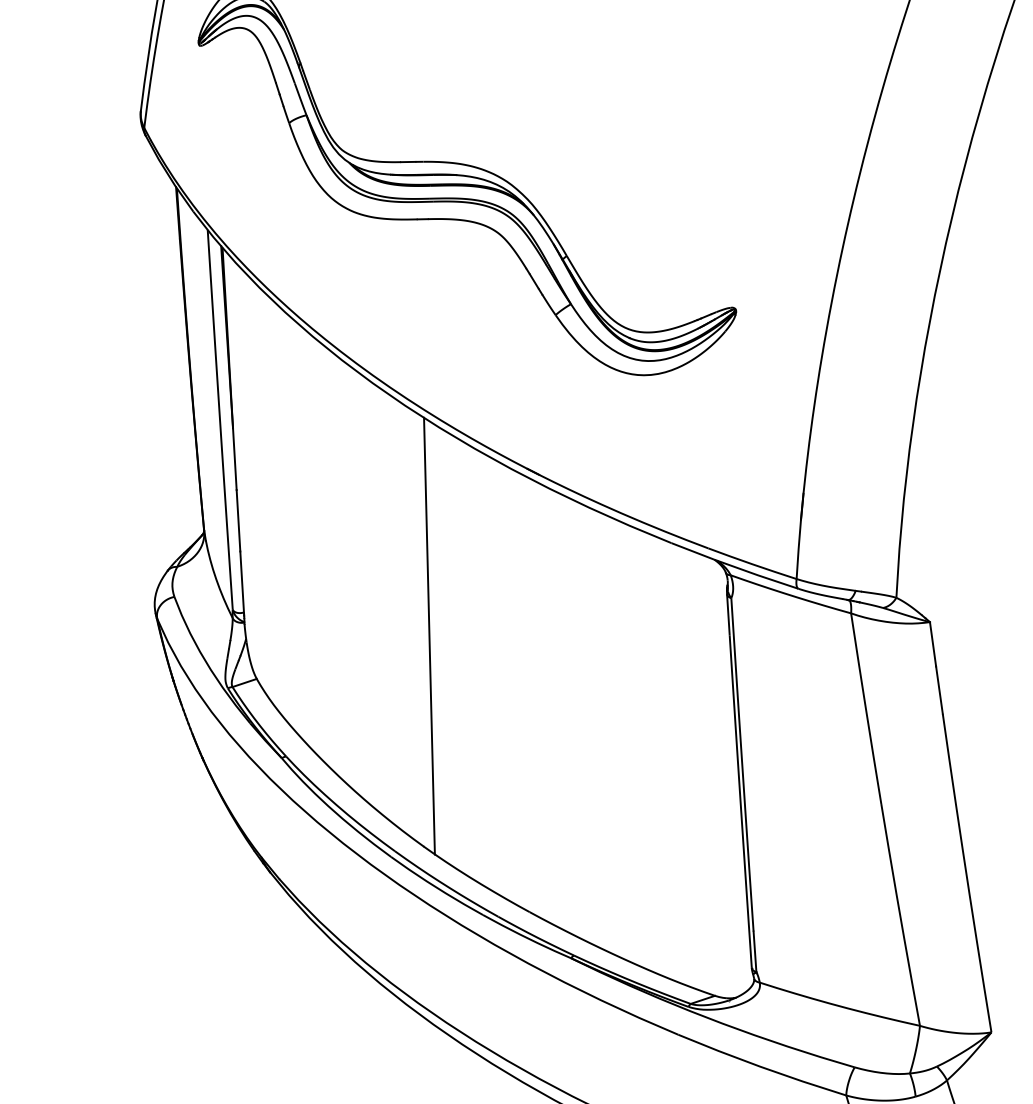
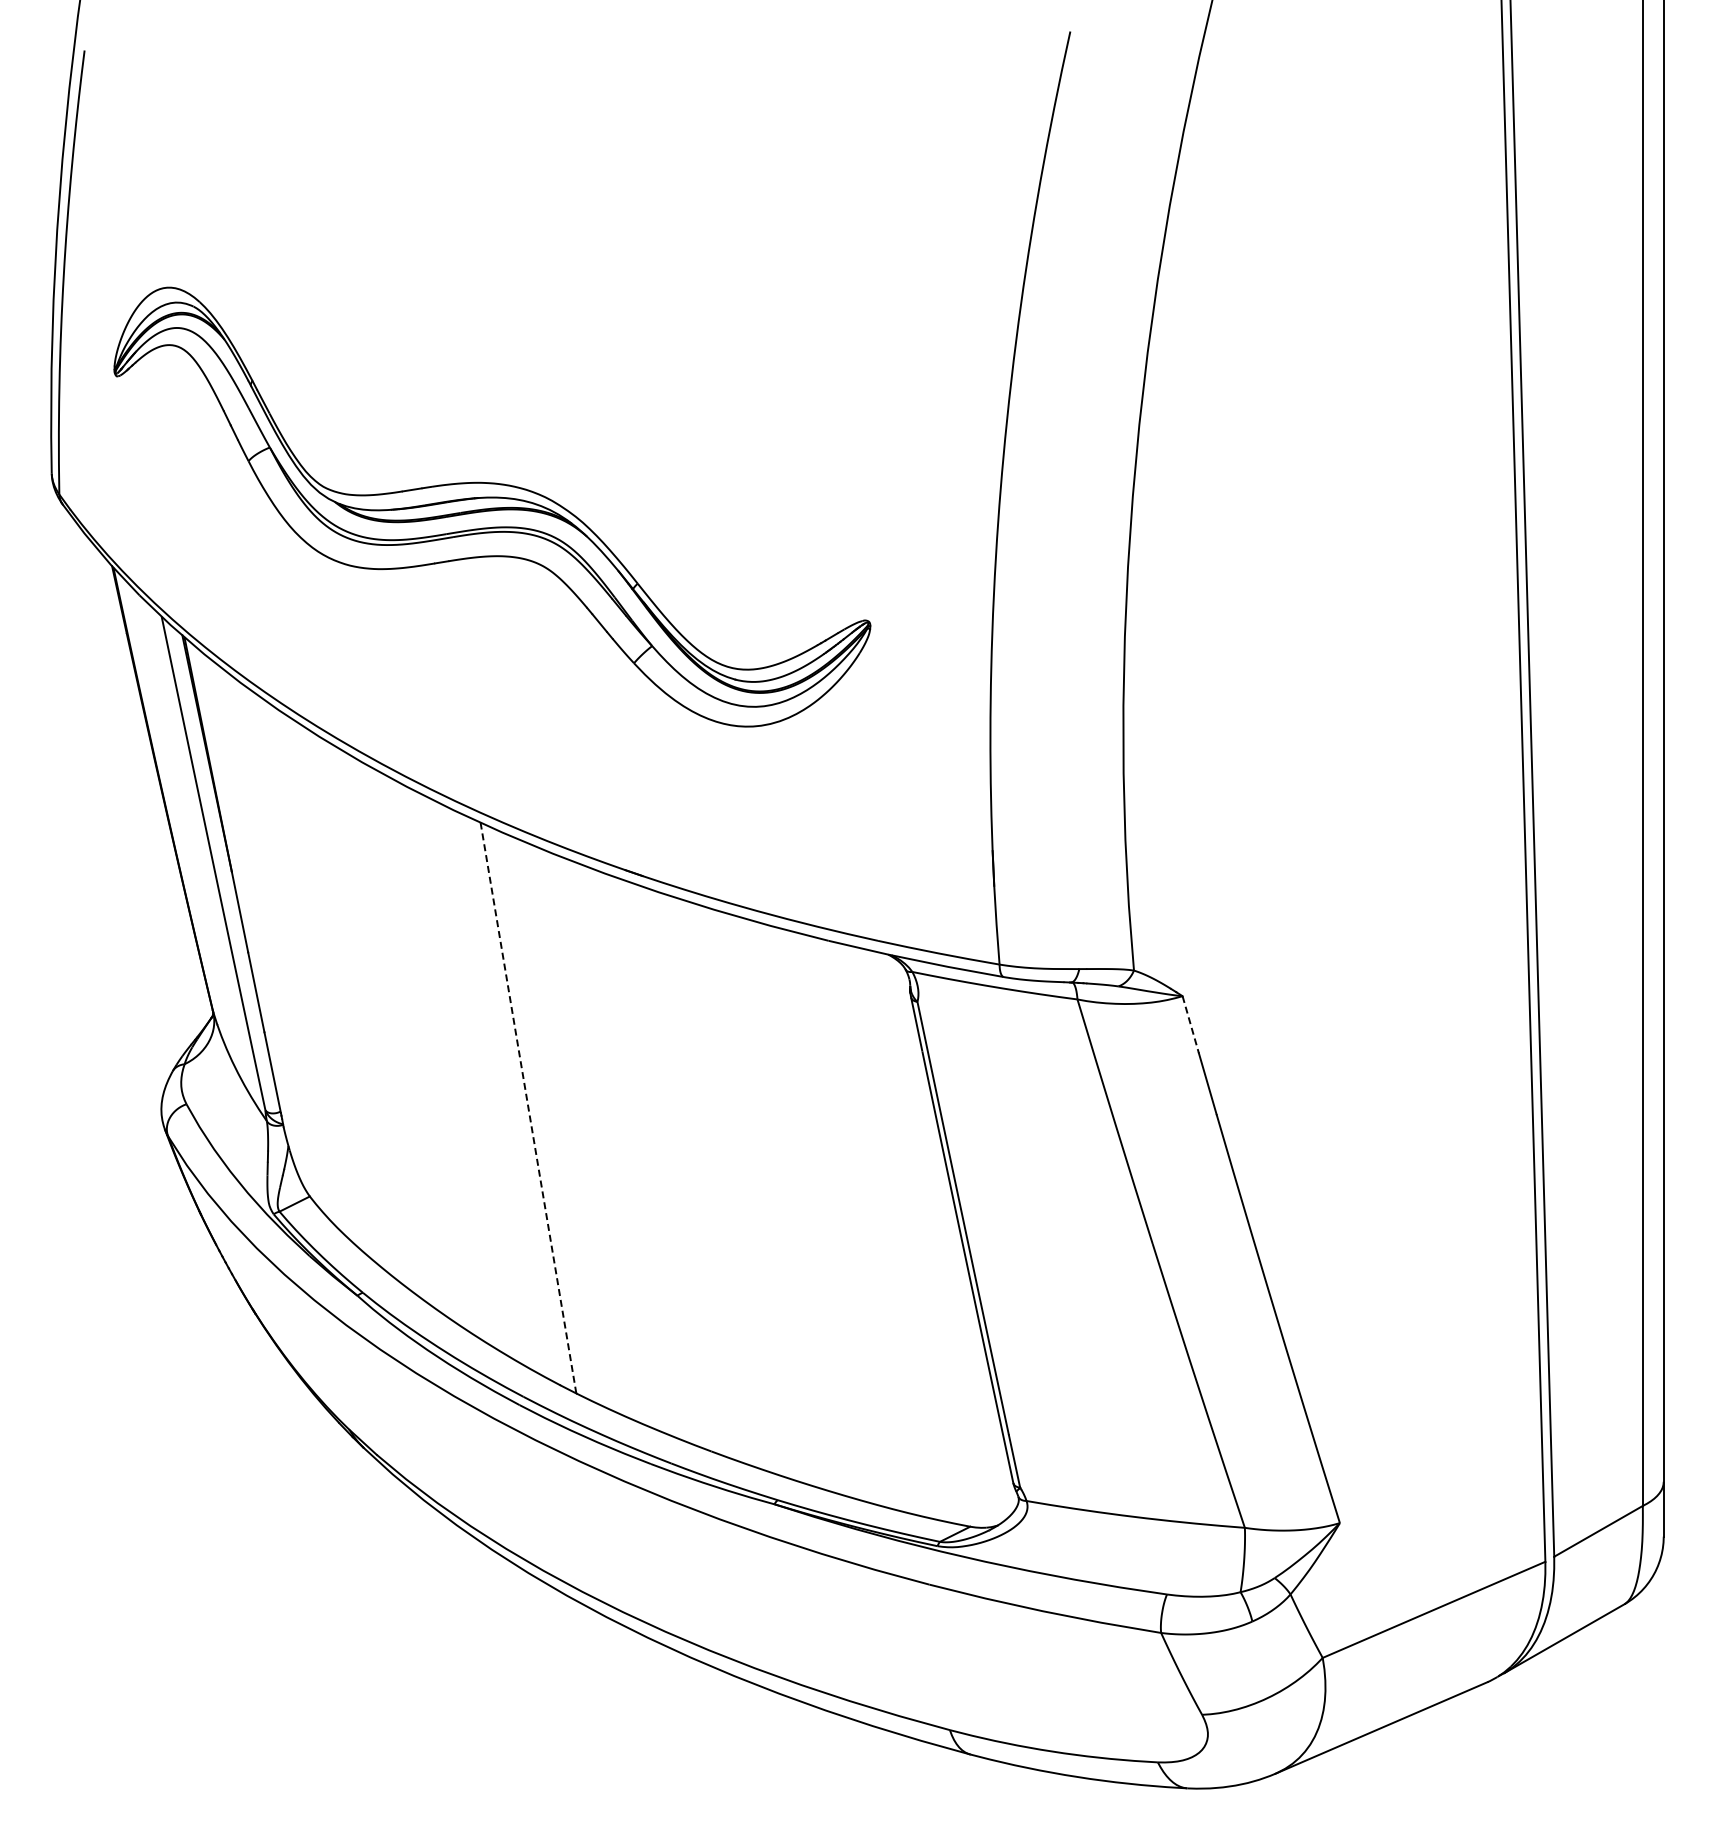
line: (429, 636) -> (528, 1108), solid -> dashed
line: (932, 644) -> (1190, 1024), solid -> dashed

